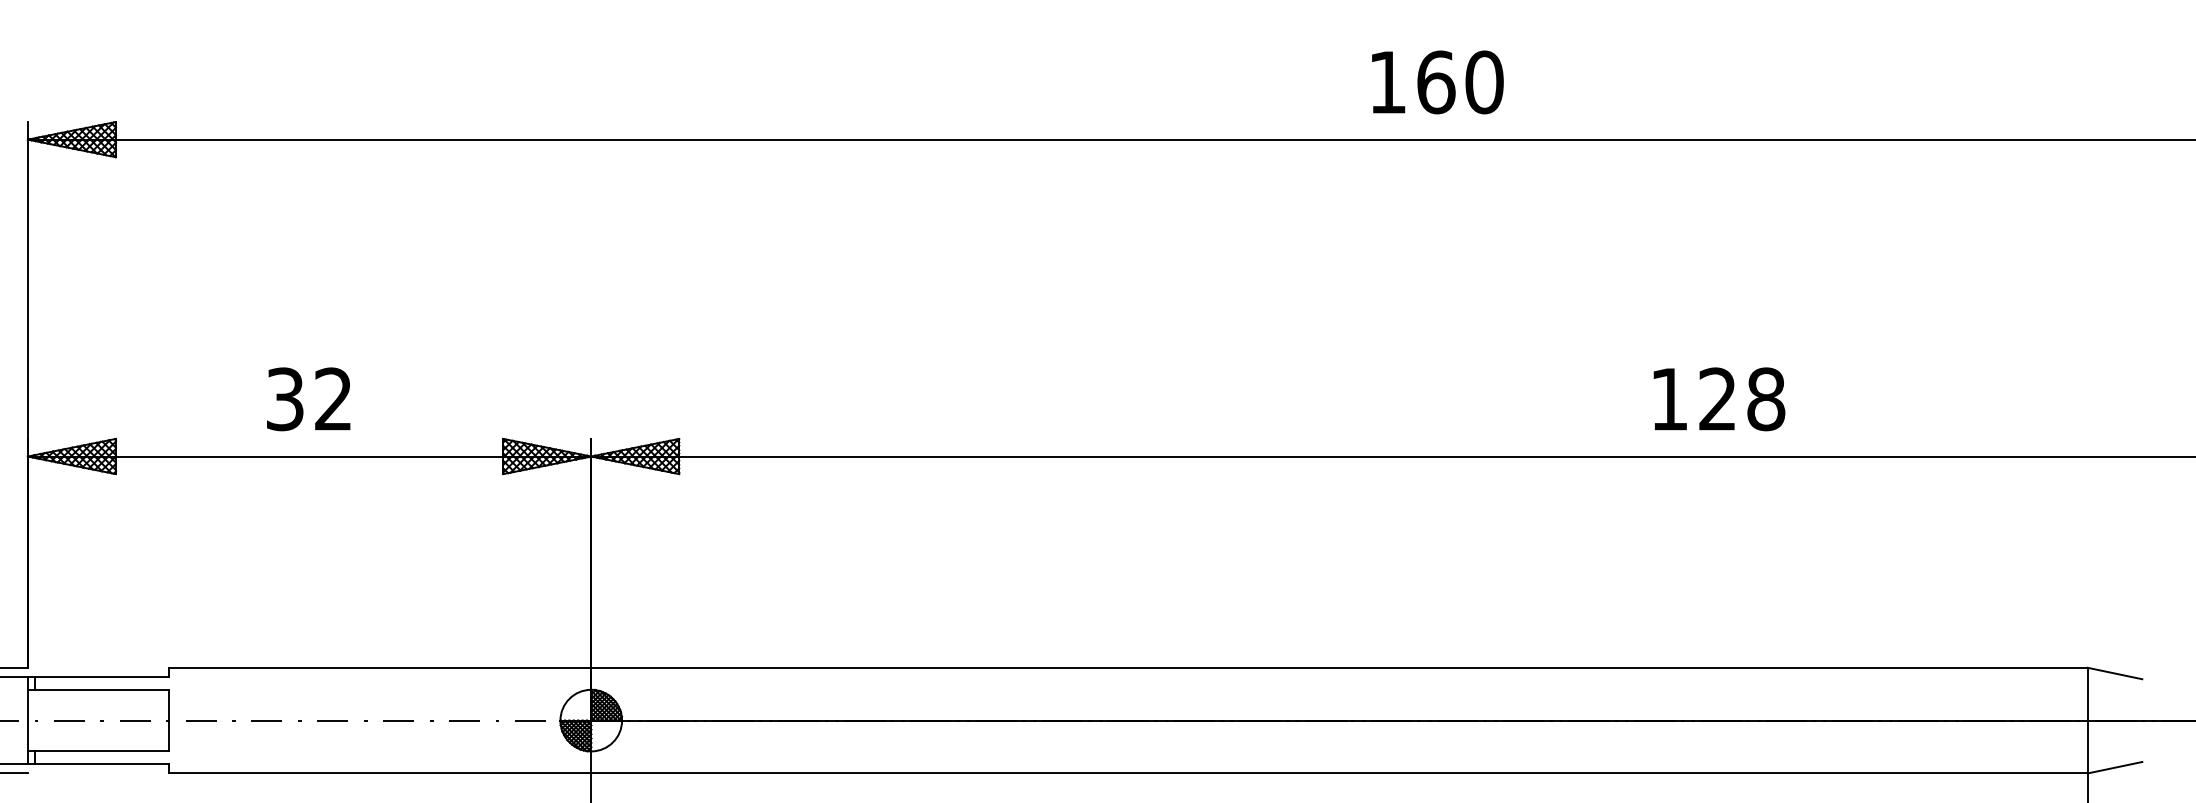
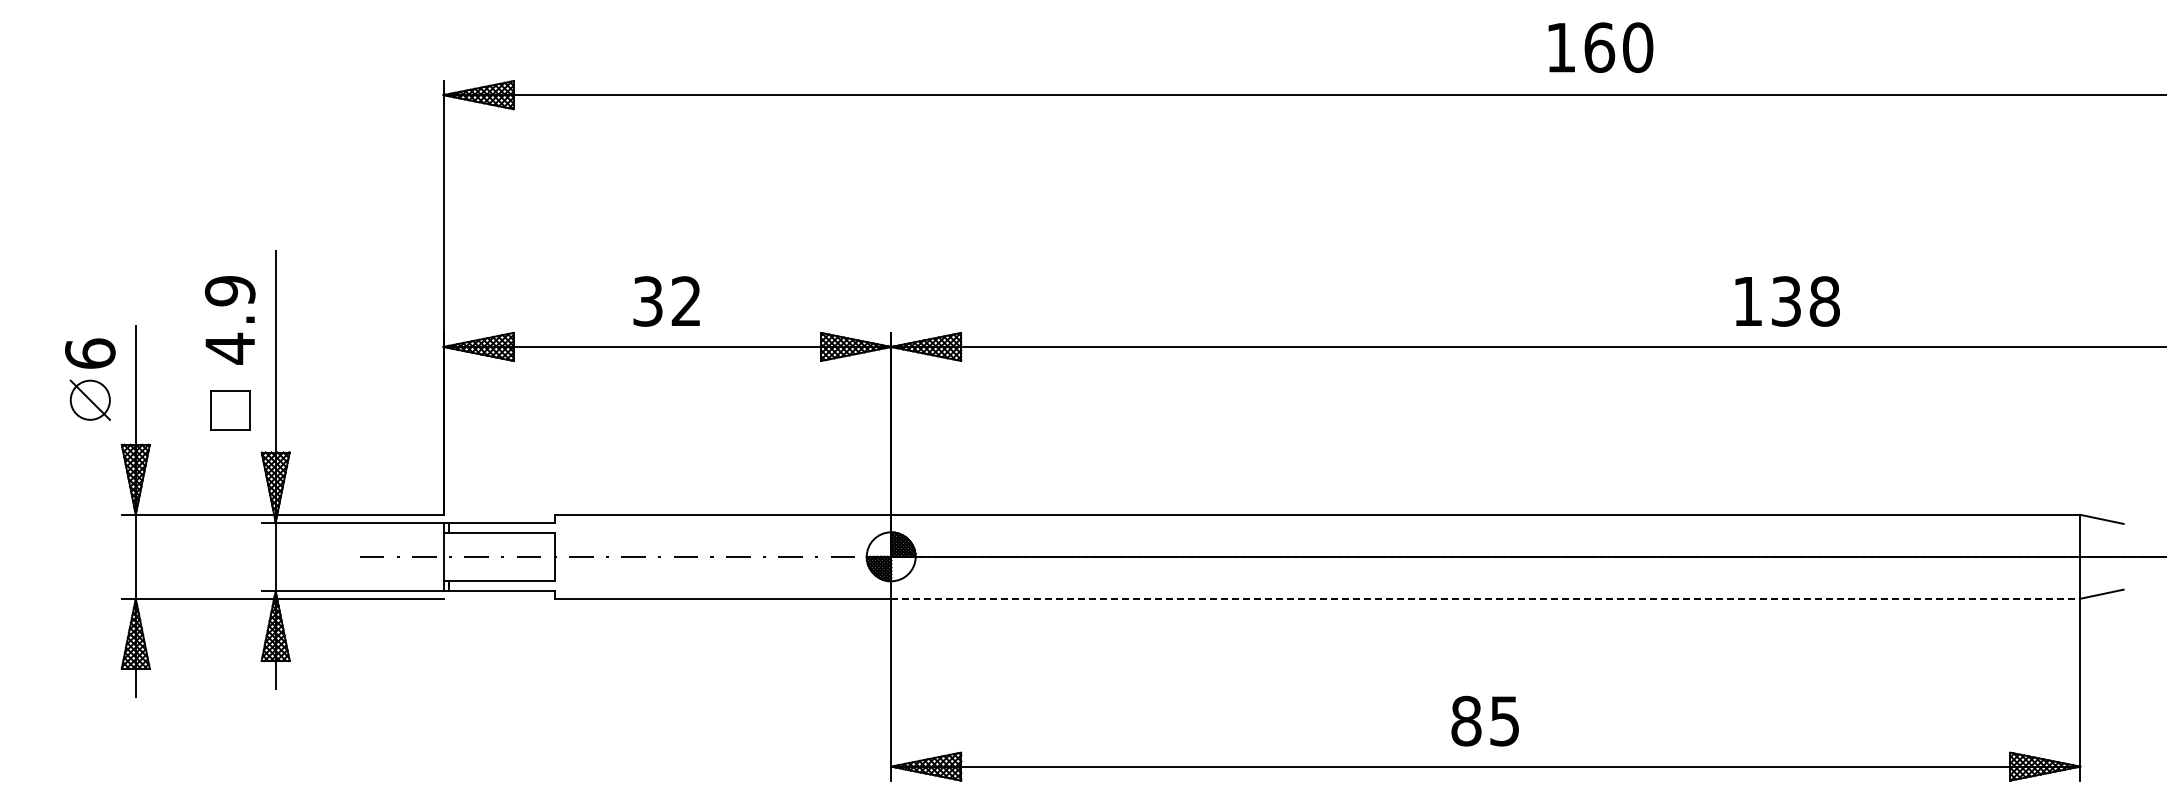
text: (1437, 82) -> (1600, 47), moved
text: (1716, 399) -> (1785, 301), 128 -> 138
line: (1339, 773) -> (1485, 598), solid -> dashed

